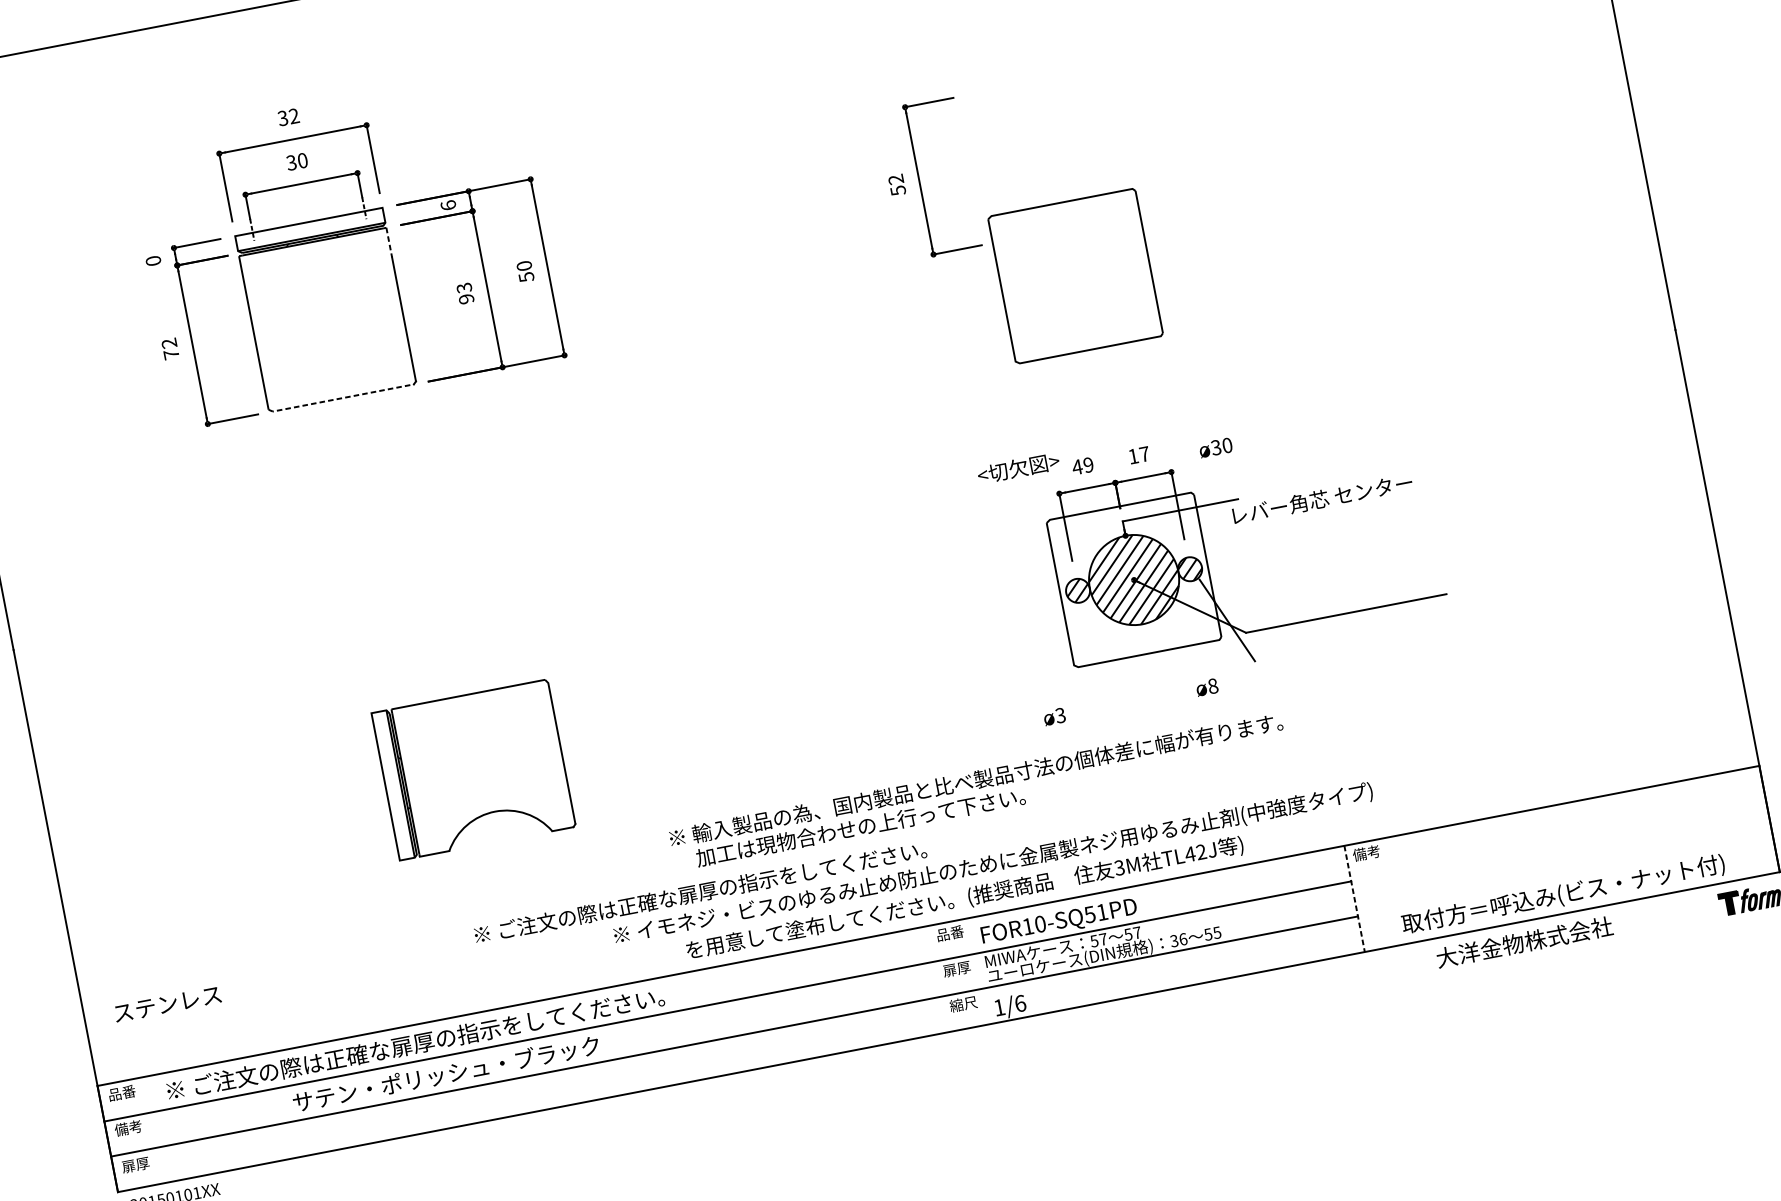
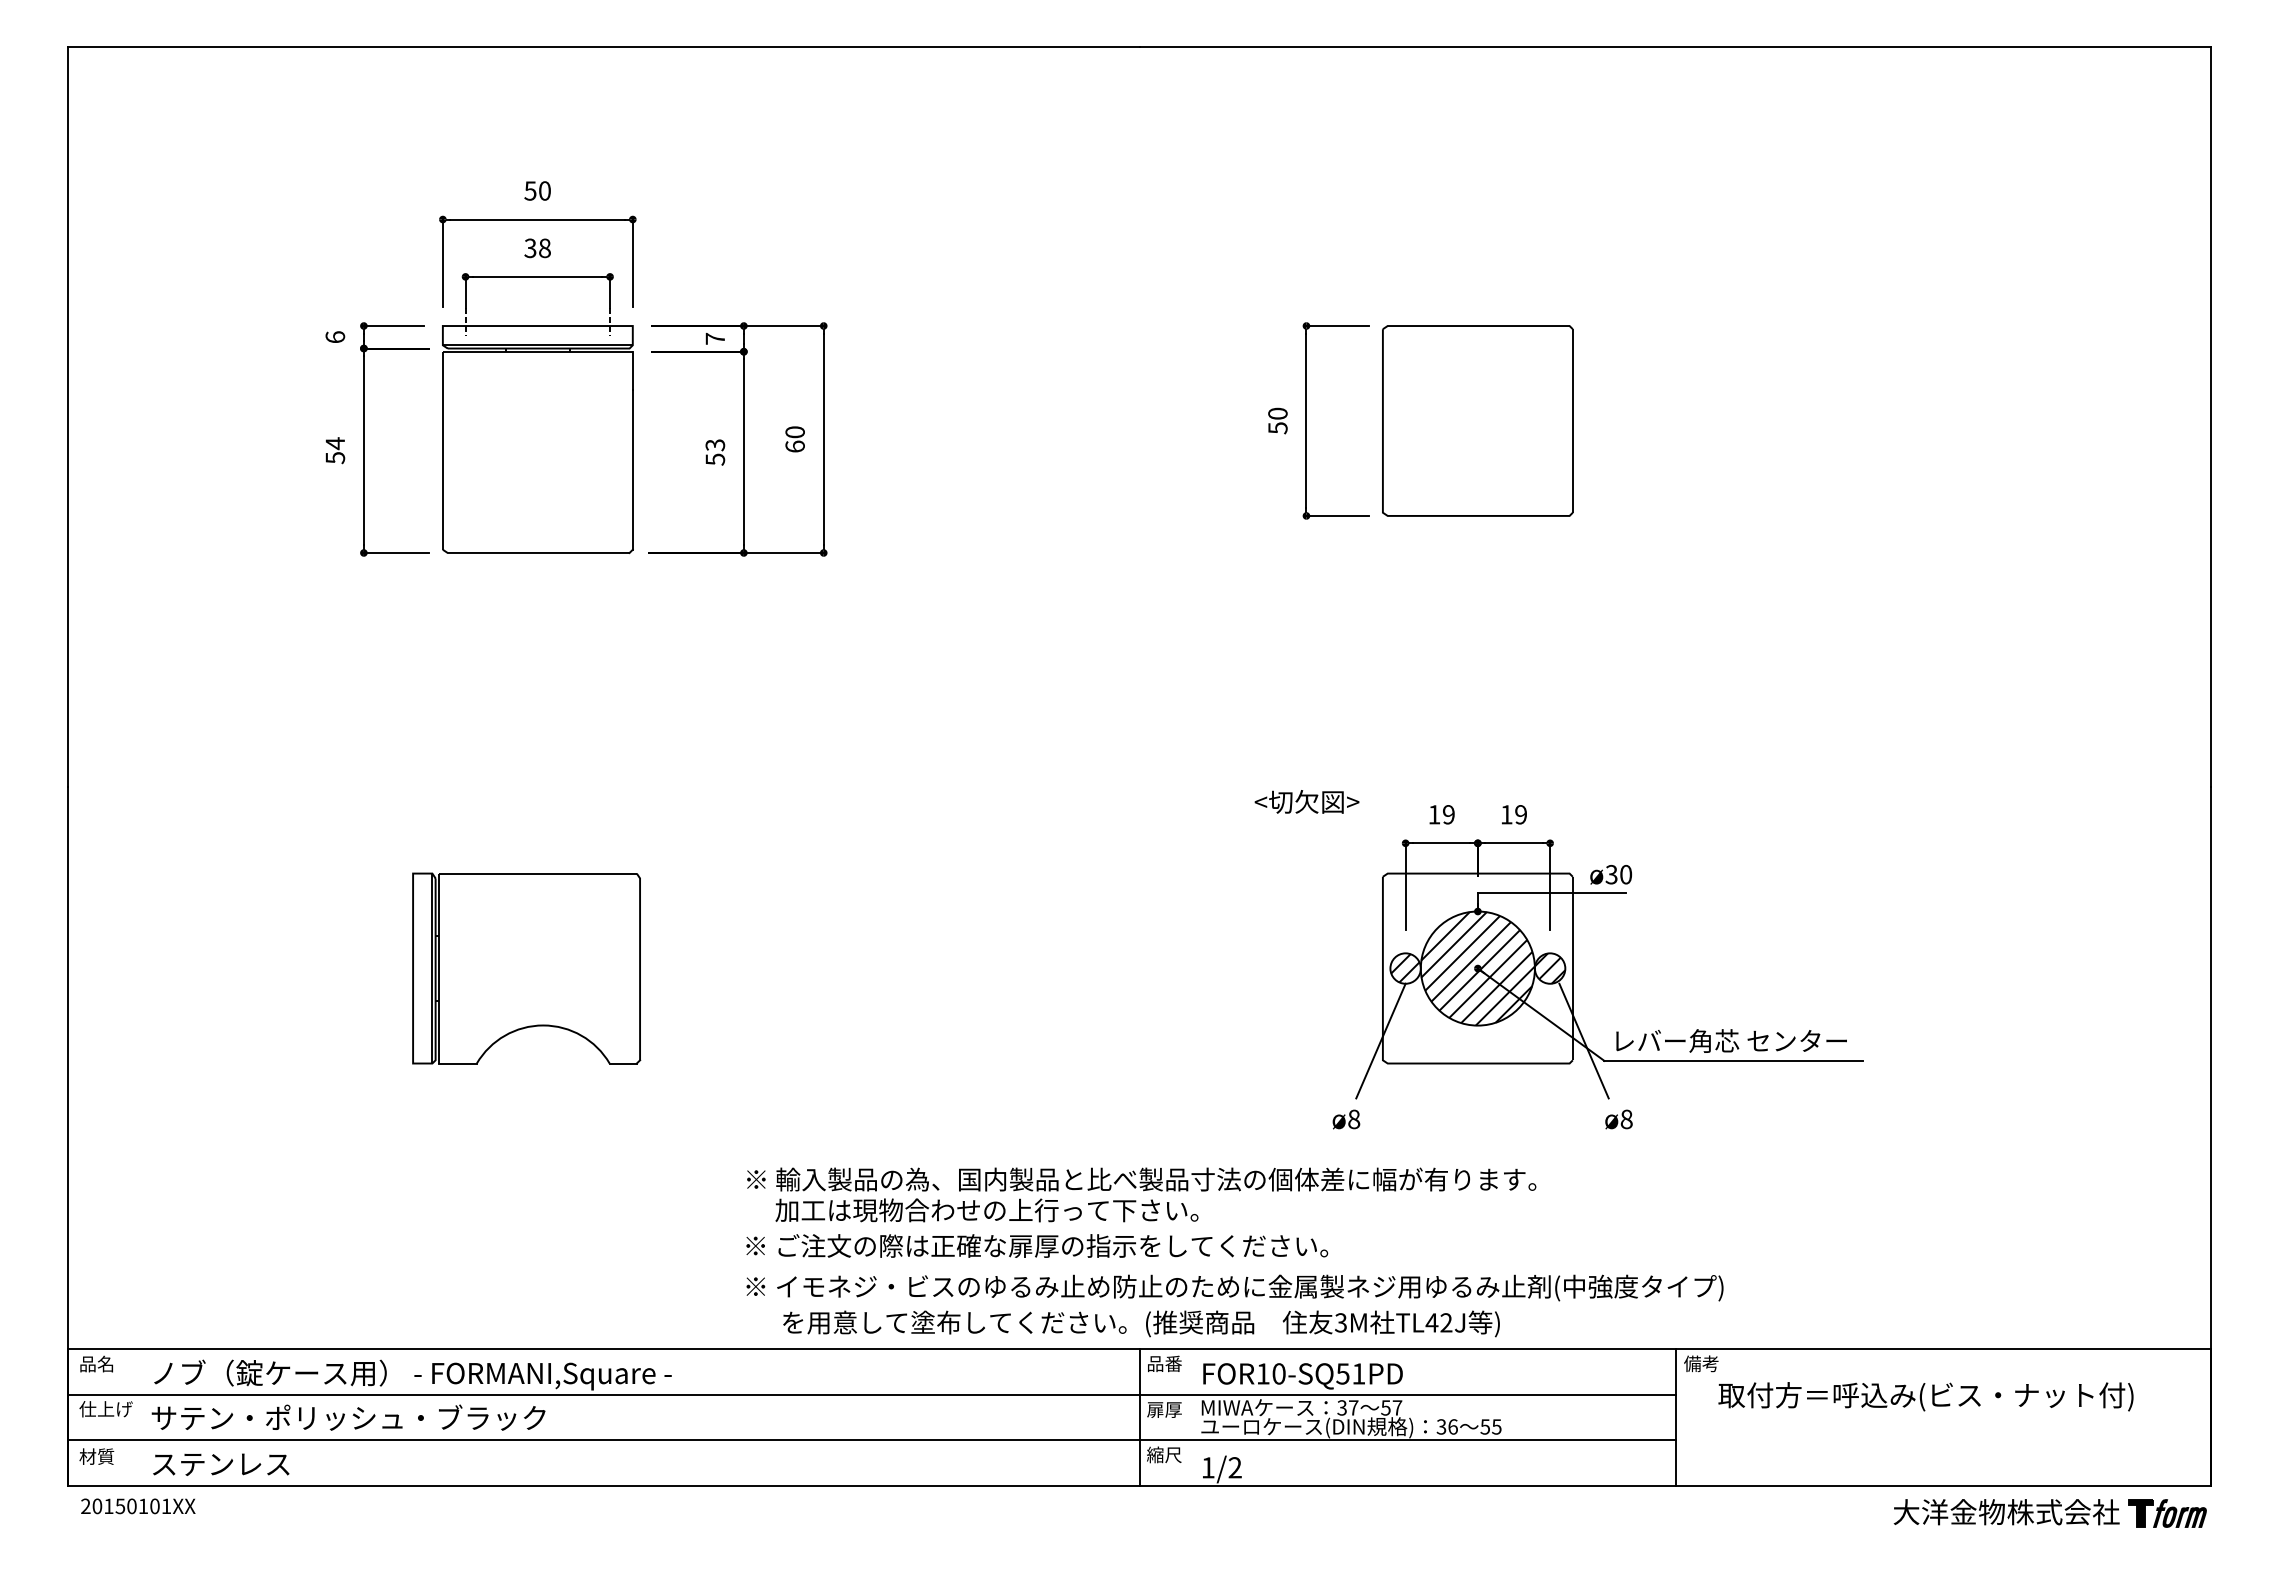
text: (288, 116) -> (537, 190), 32 -> 50
text: (302, 160) -> (544, 248), 30 -> 38
text: (895, 179) -> (1277, 413), 52 -> 50
text: (448, 205) -> (715, 338), 6 -> 7
line: (389, 243) -> (632, 371), dashed -> solid
text: (152, 261) -> (334, 337), 0 -> 6
part: (1075, 275) -> (1477, 420), moved
text: (525, 277) -> (794, 446), 50 -> 60
text: (465, 299) -> (714, 459), 93 -> 53
text: (170, 348) -> (335, 450), 72 -> 54
line: (340, 398) -> (535, 552), dashed -> solid
text: (1215, 447) -> (1610, 874), moved
text: (1144, 454) -> (1521, 814), 17 -> 19
text: (1018, 467) -> (1306, 801), moved
text: (1076, 467) -> (1433, 814), 49 -> 19
text: (1322, 498) -> (1731, 1040), moved
line: (1069, 650) -> (1380, 1040), added
text: (1206, 687) -> (1618, 1119), moved
text: (1060, 715) -> (1354, 1119), ø3 -> ø8
part: (473, 769) -> (526, 968), moved
text: (978, 791) -> (1141, 1194), moved
text: (700, 891) -> (1037, 1245), moved
text: (1562, 894) -> (1925, 1396), moved
text: (964, 898) -> (1141, 1323), moved
line: (1354, 899) -> (1675, 1418), dashed -> solid
text: (1094, 940) -> (1342, 1407), 57 -> 37
text: (1524, 942) -> (2006, 1512), moved
line: (938, 978) -> (1139, 1417), added
text: (1019, 1003) -> (1234, 1467), 1/6 -> 1/2
text: (167, 1004) -> (221, 1464), moved
text: (415, 1044) -> (473, 1374), ※ ご注文の際は正確な扉厚の指示をしてください。 -> ノブ（錠ケース用） - FORMANI,Square -
text: (446, 1073) -> (348, 1417), moved
text: (128, 1091) -> (105, 1363), 品番 -> 品名
text: (135, 1126) -> (105, 1408), 備考 -> 仕上げ
text: (135, 1164) -> (96, 1456), 扉厚 -> 材質

